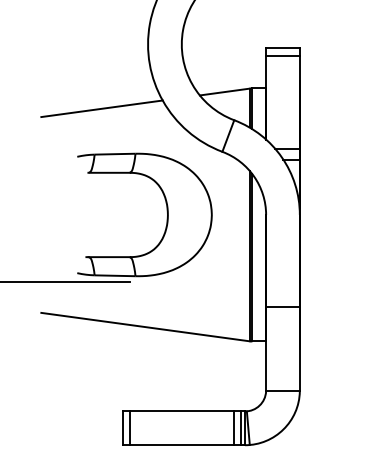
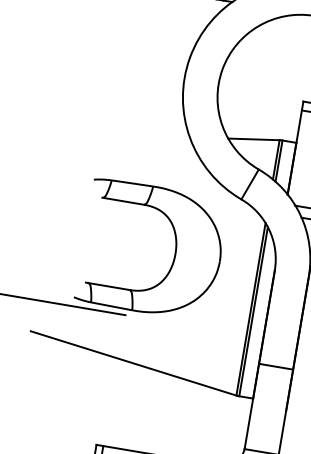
line: (101, 108) -> (126, 134), removed

